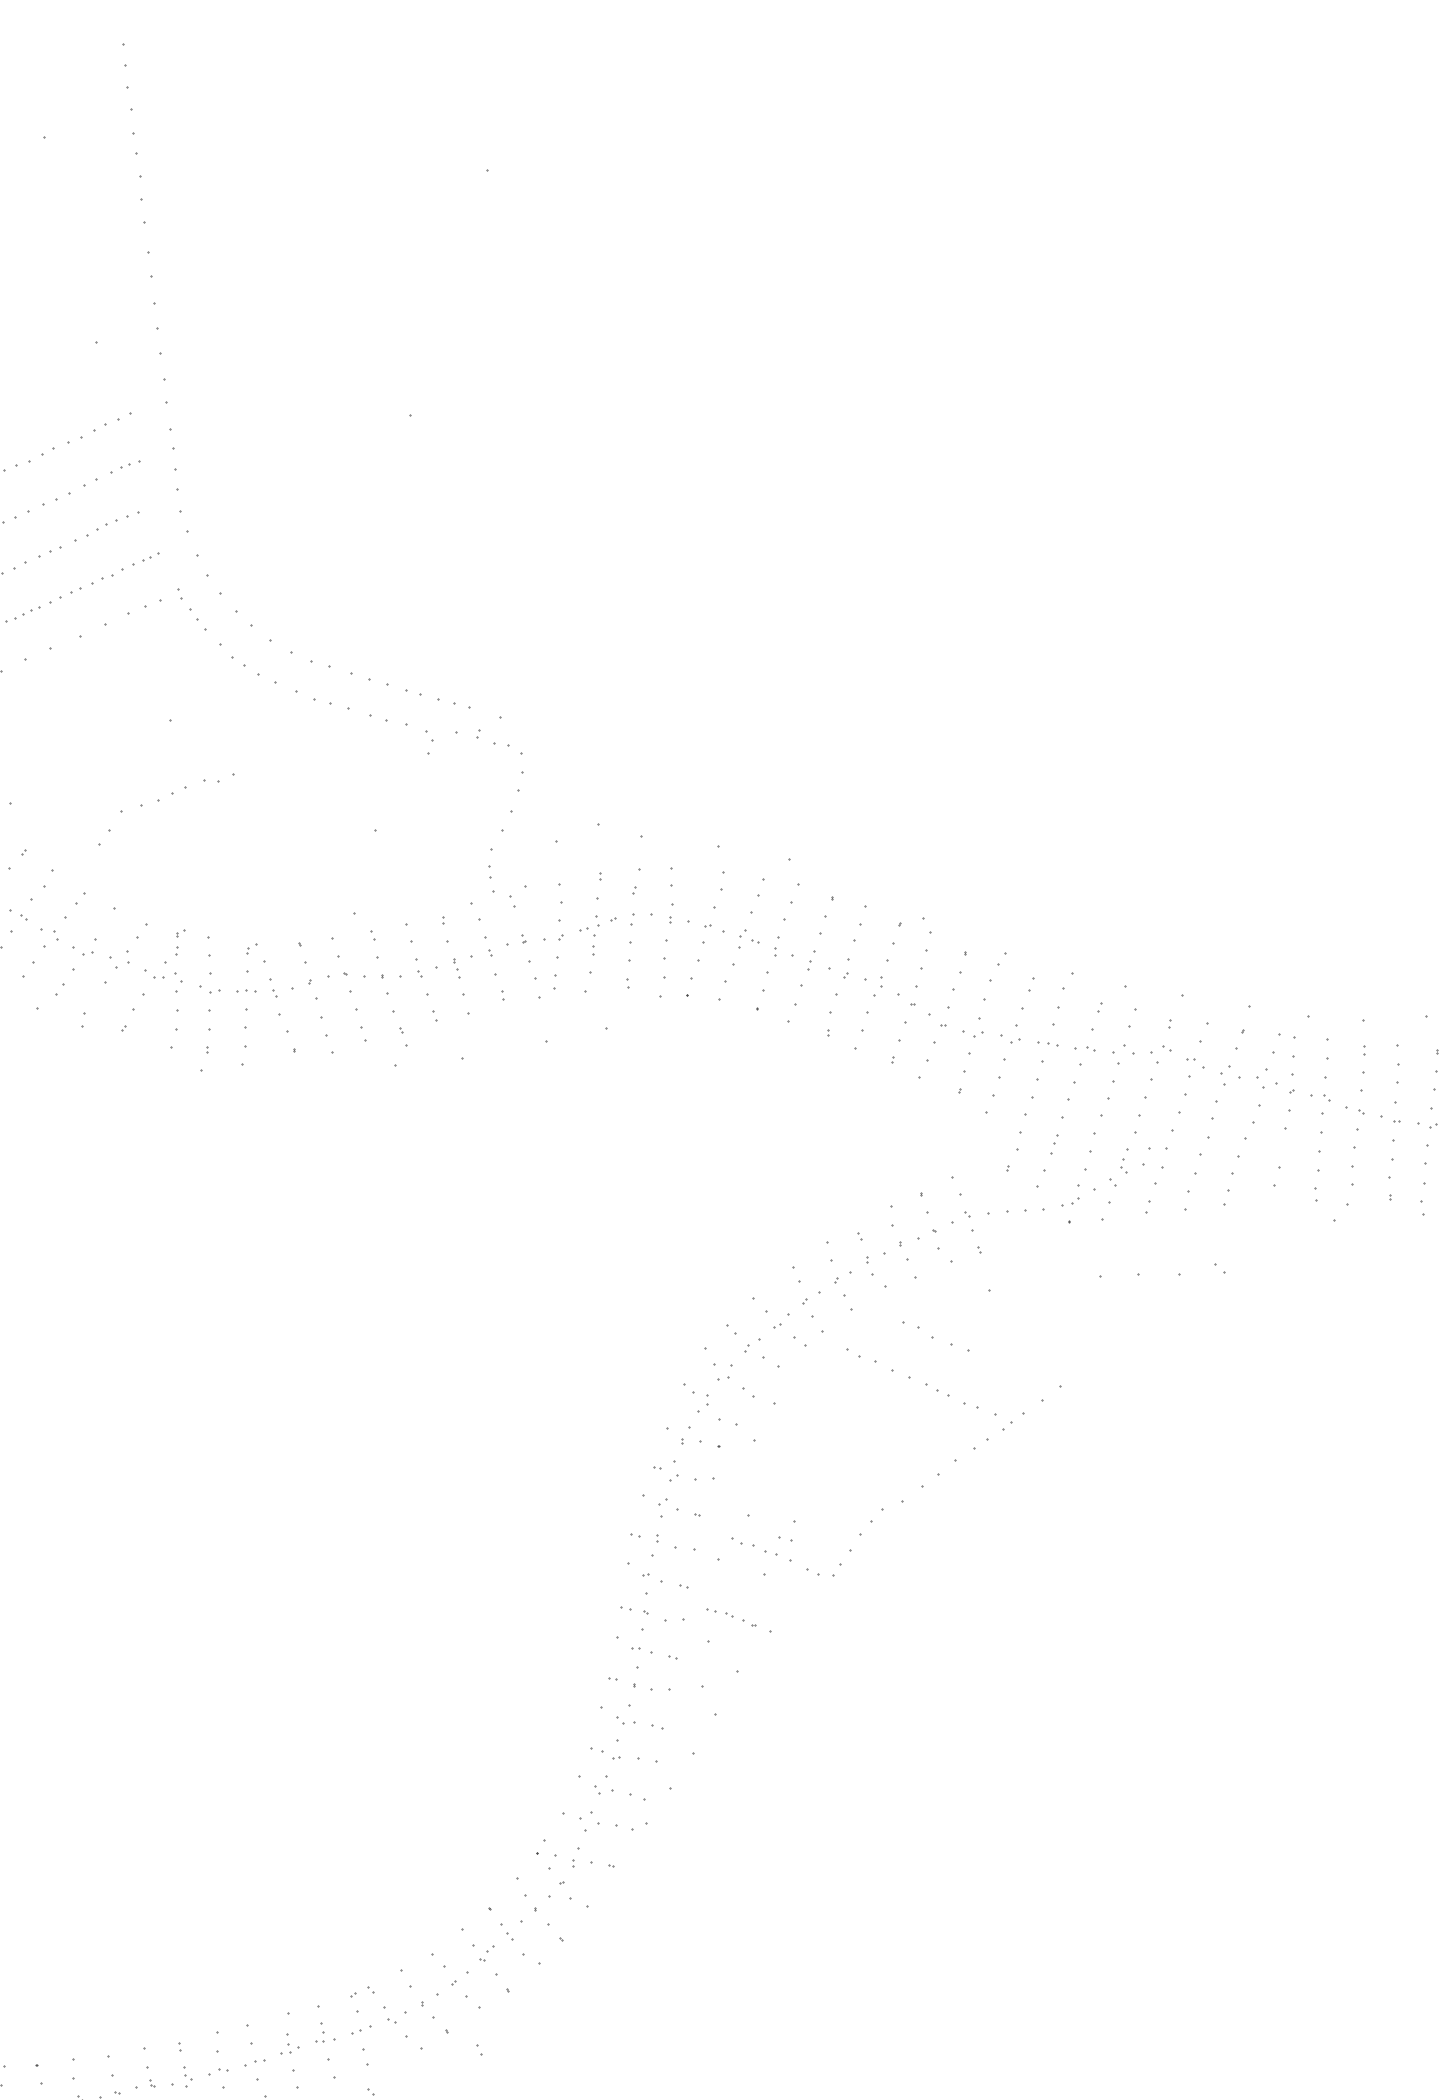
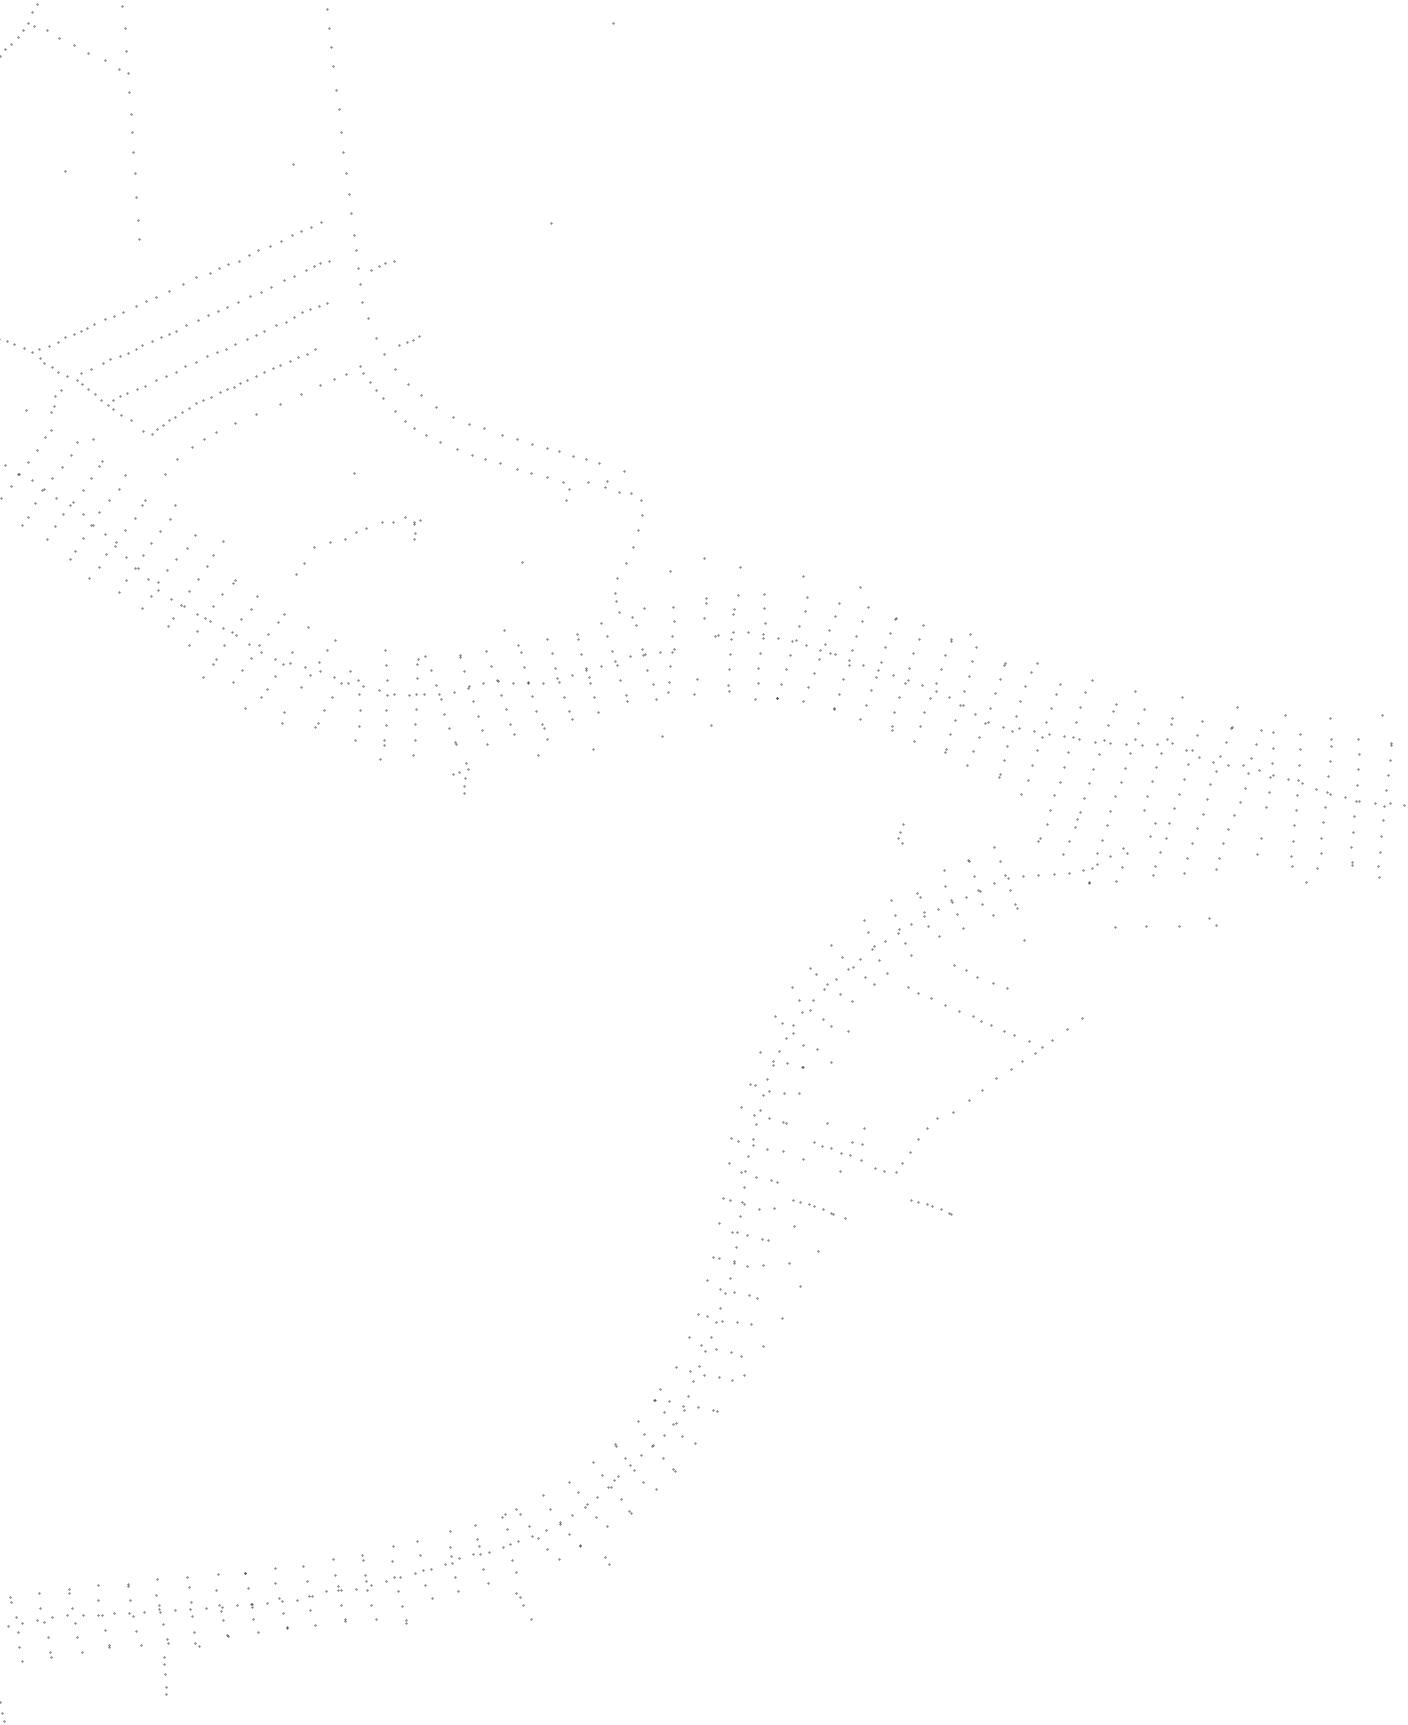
part: (204, 466) -> (382, 265), added
part: (146, 558) -> (409, 340), moved
part: (589, 935) -> (461, 778), moved
part: (180, 942) -> (417, 529), moved
part: (1124, 1160) -> (900, 833), moved
part: (875, 1618) -> (931, 1207), added

